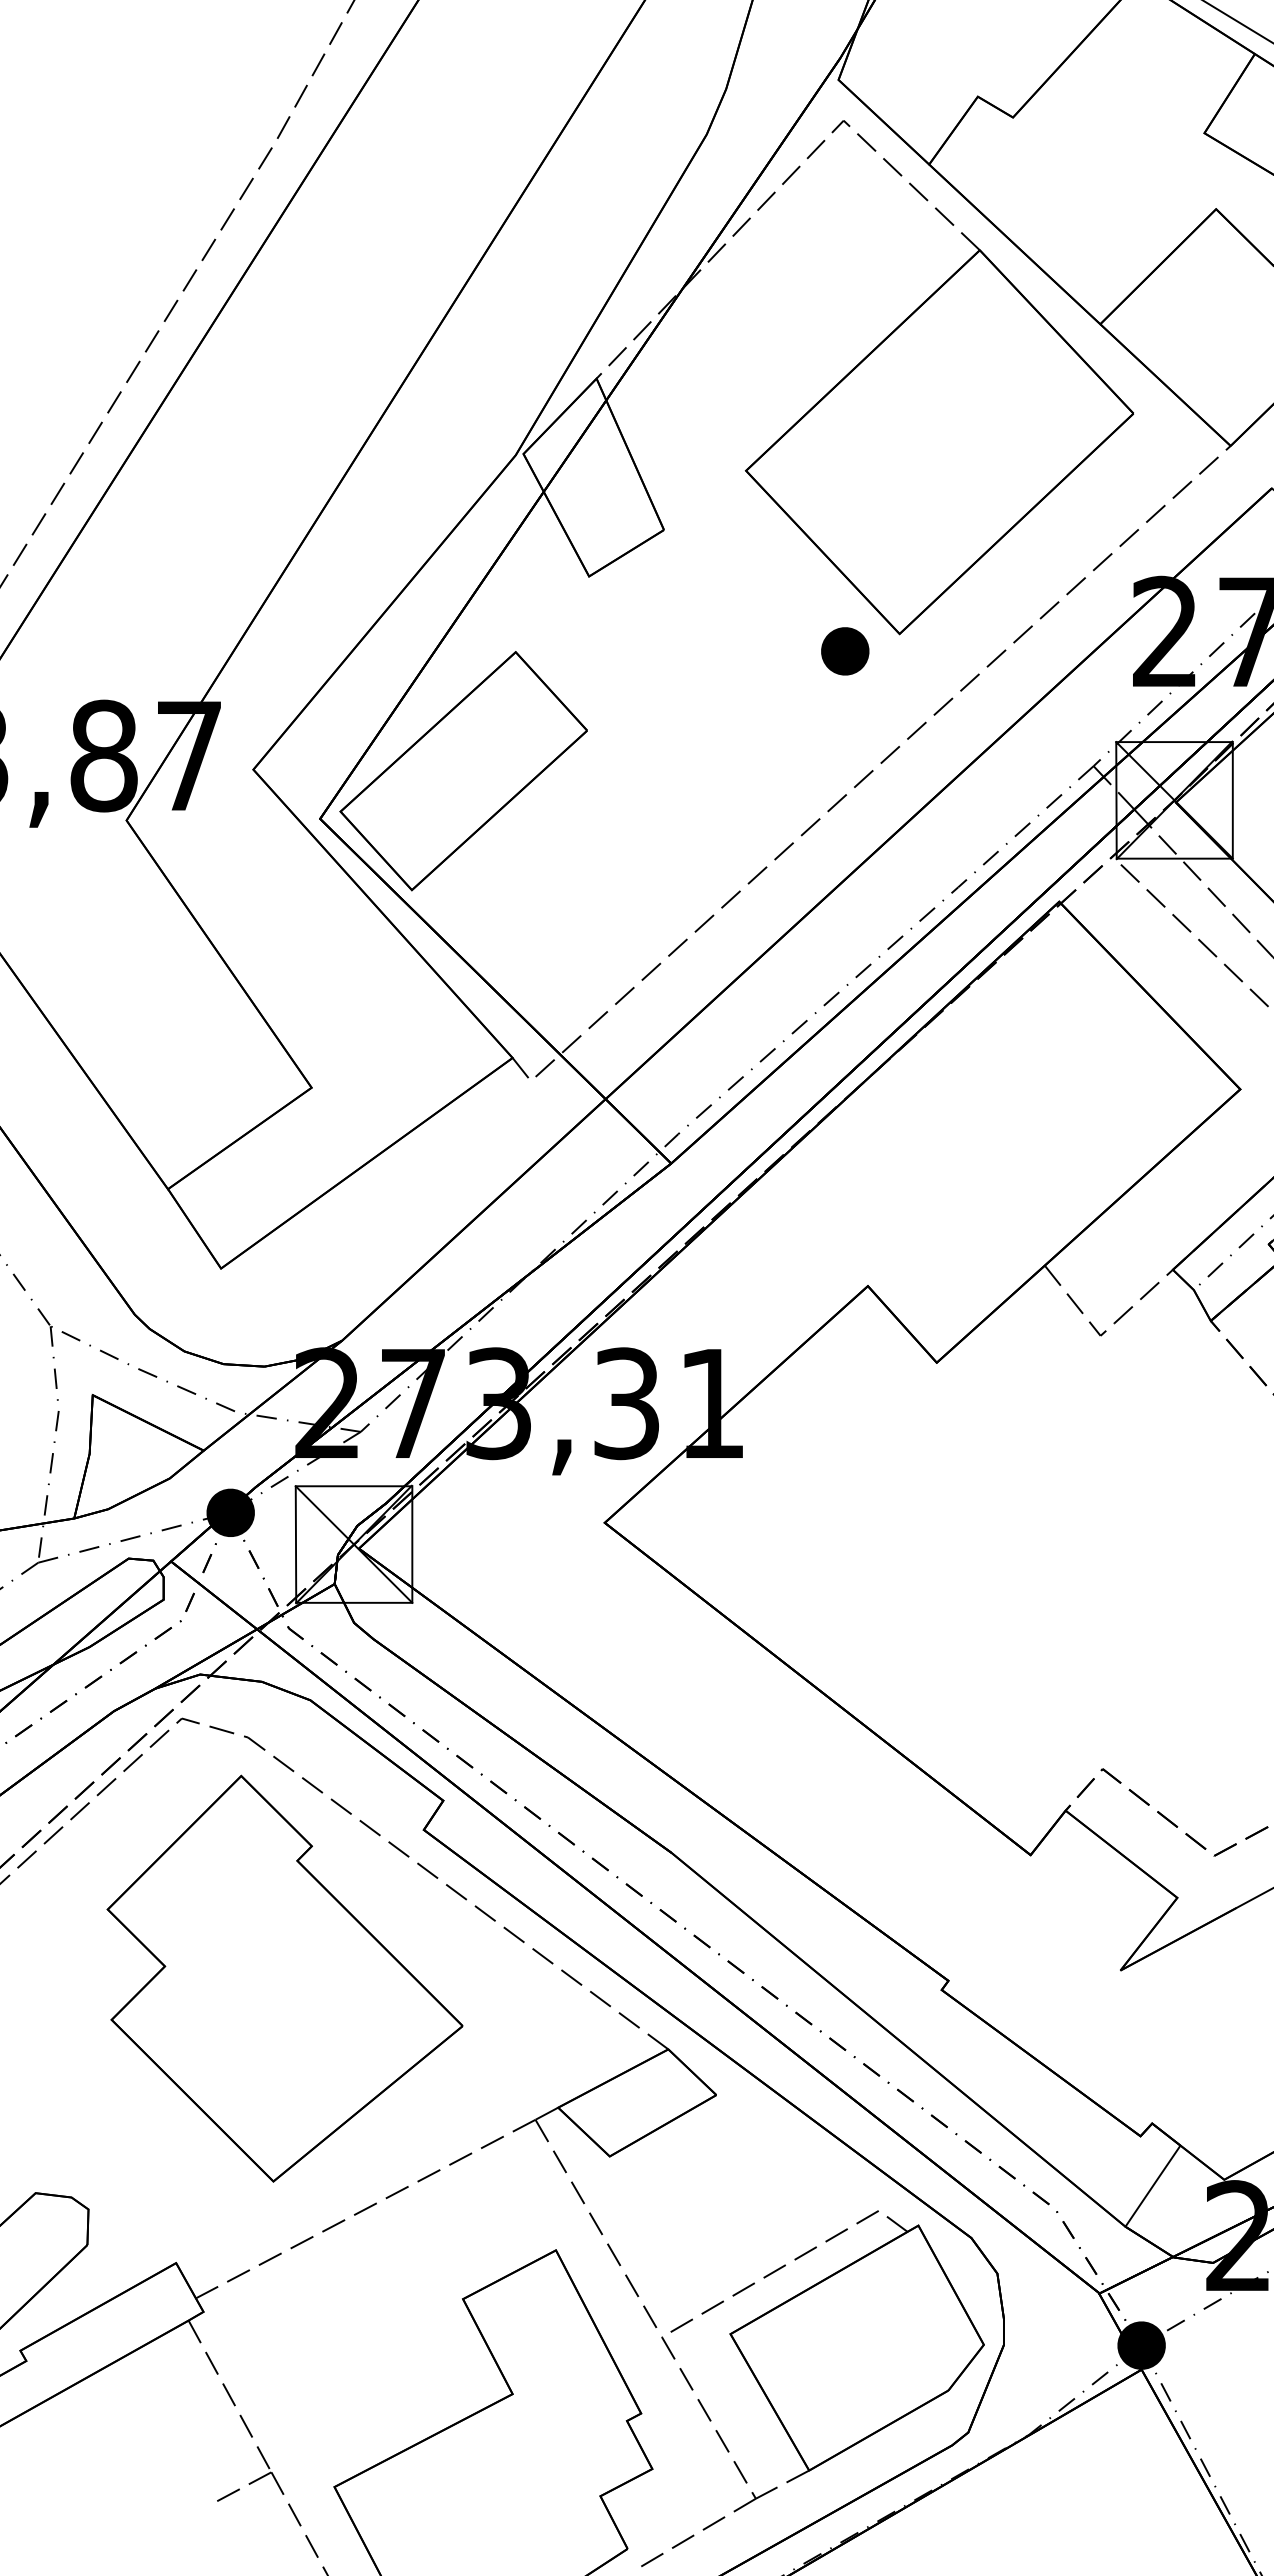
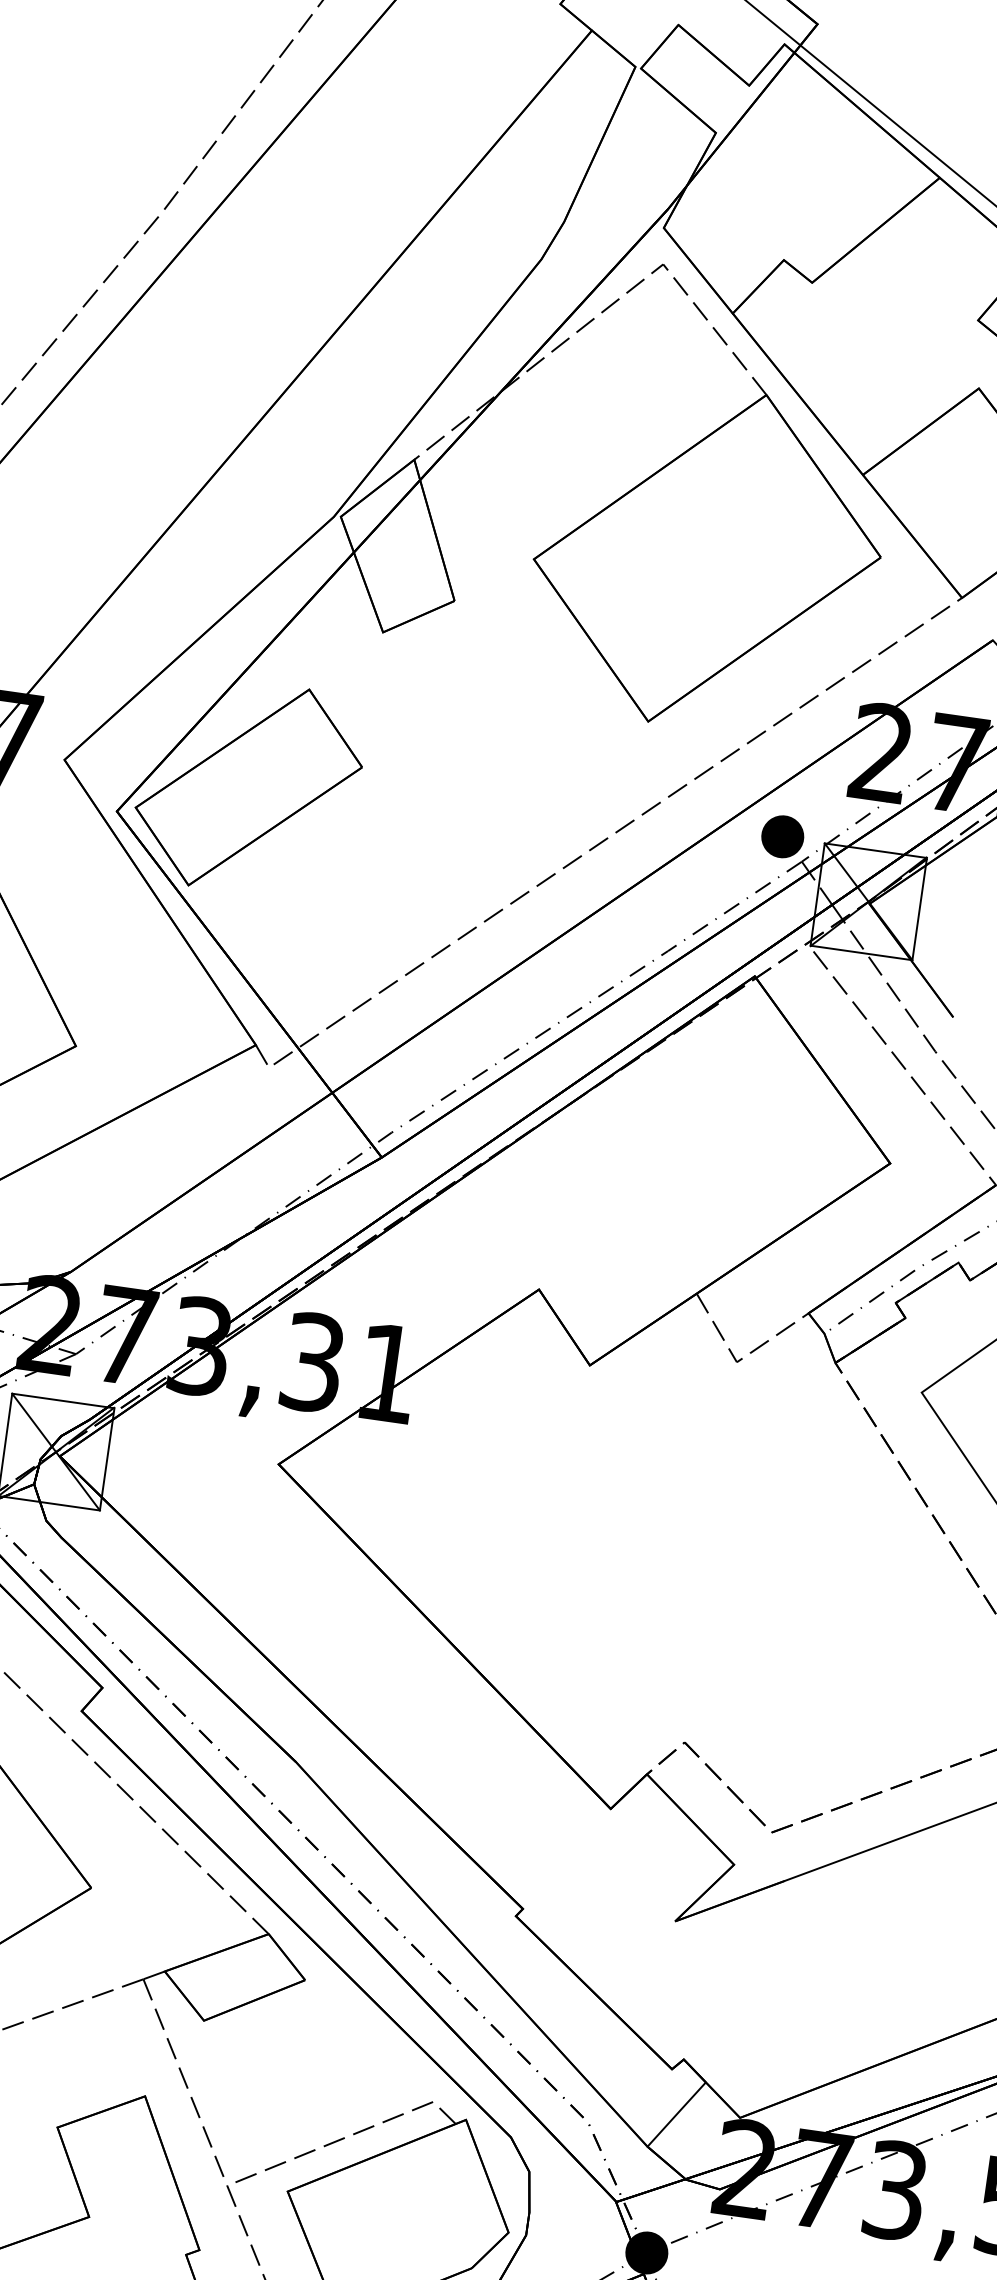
part: (845, 651) -> (782, 836), moved

